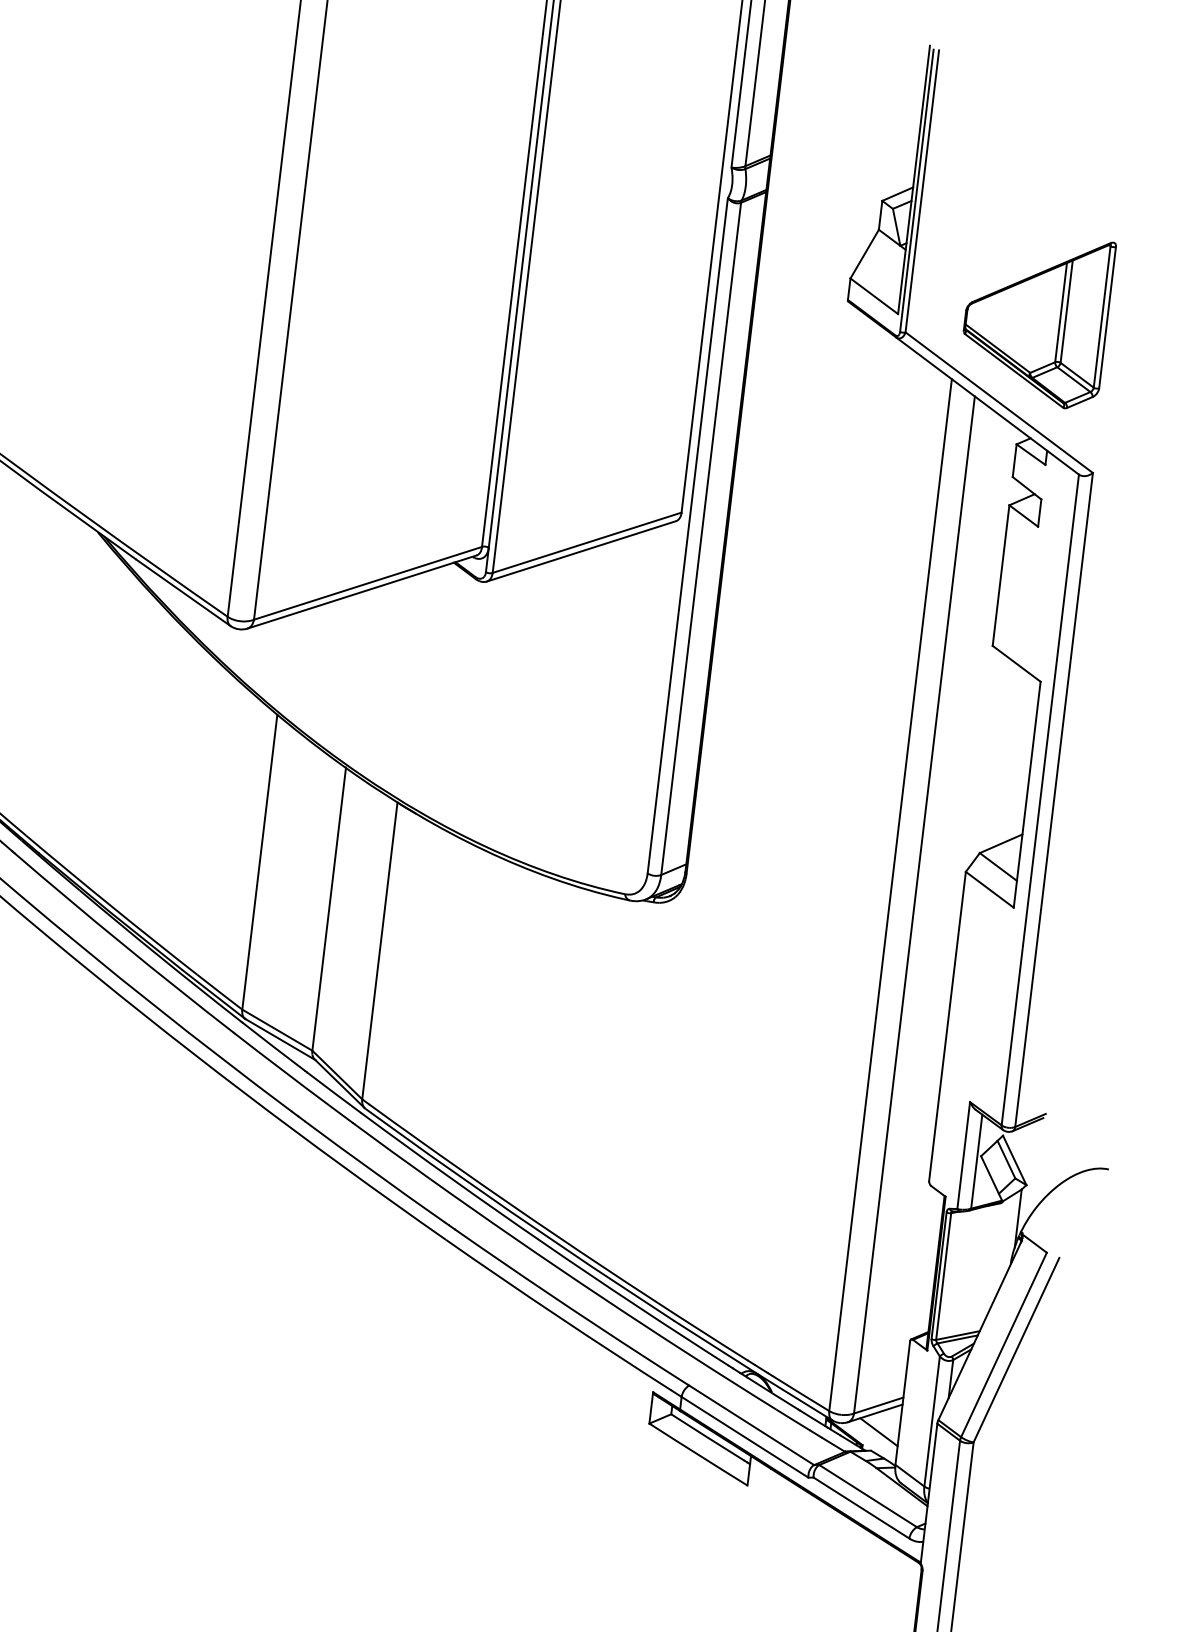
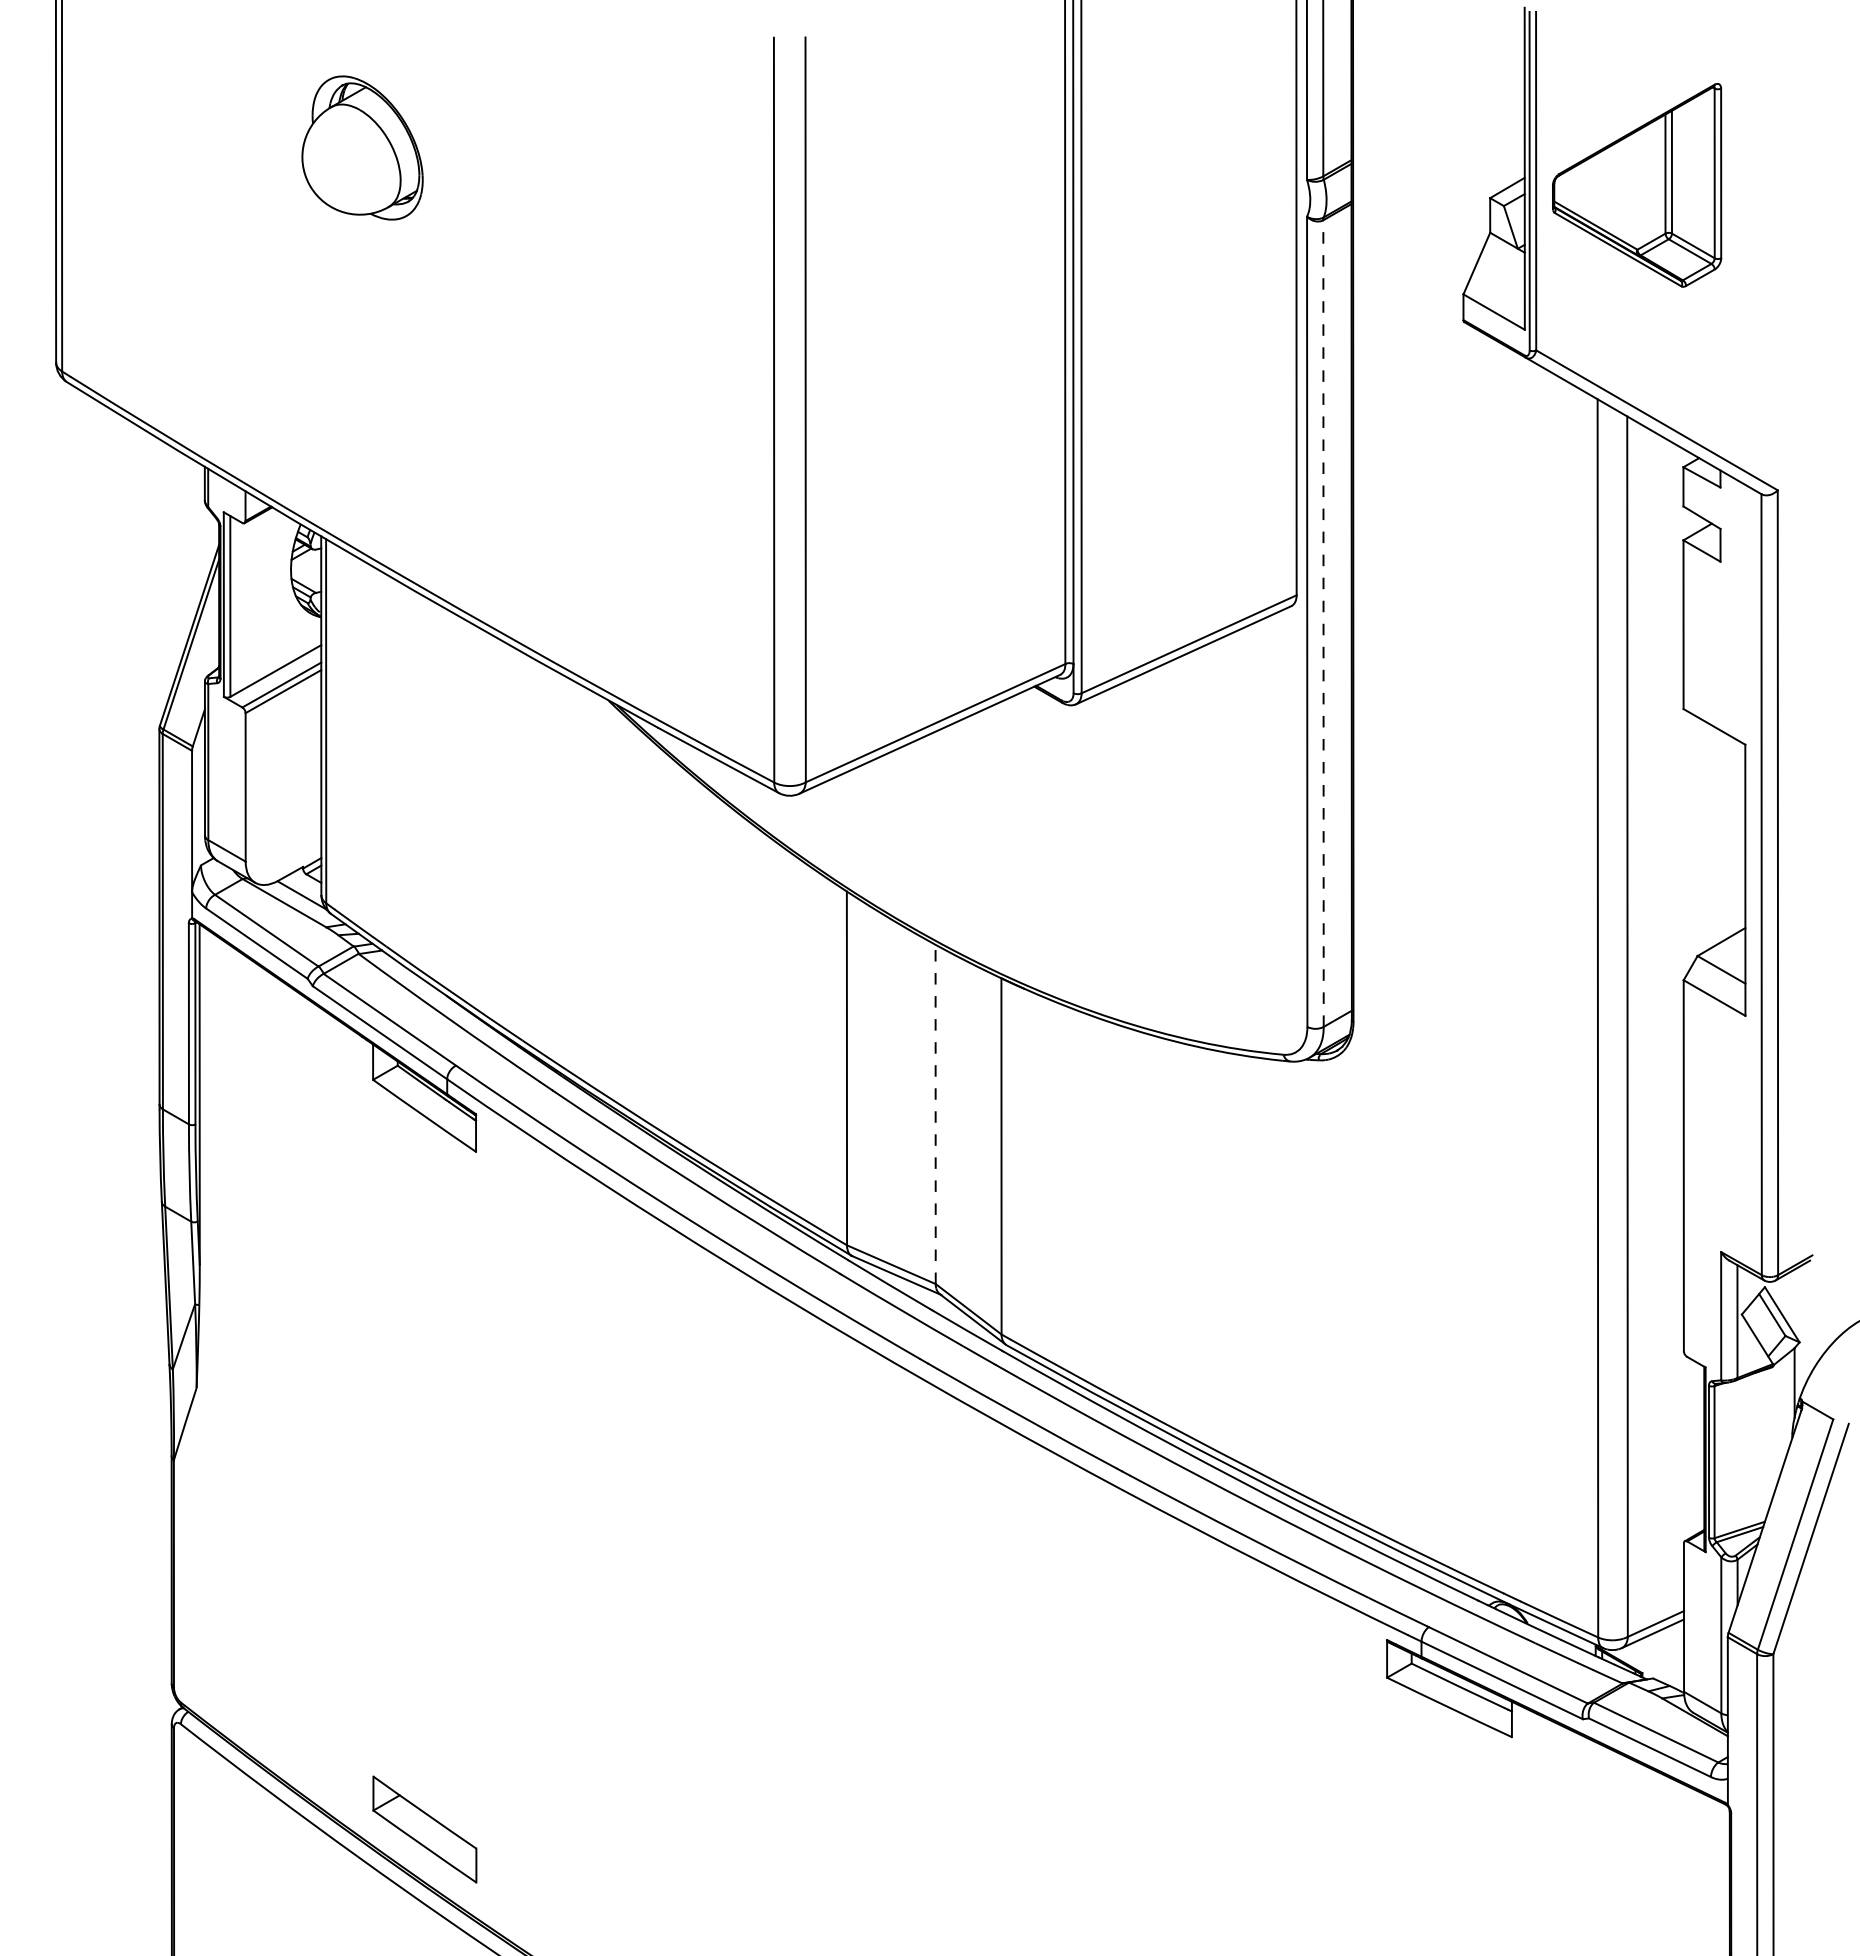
part: (1036, 319) -> (1637, 185), moved
line: (701, 538) -> (1323, 623), solid -> dashed
line: (329, 909) -> (935, 1114), solid -> dashed
line: (878, 1432) -> (1659, 1655), removed

